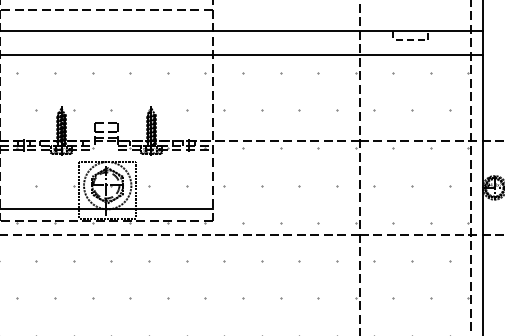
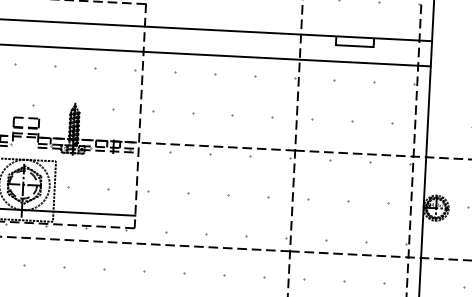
line: (410, 39) -> (354, 45), dashed -> solid

